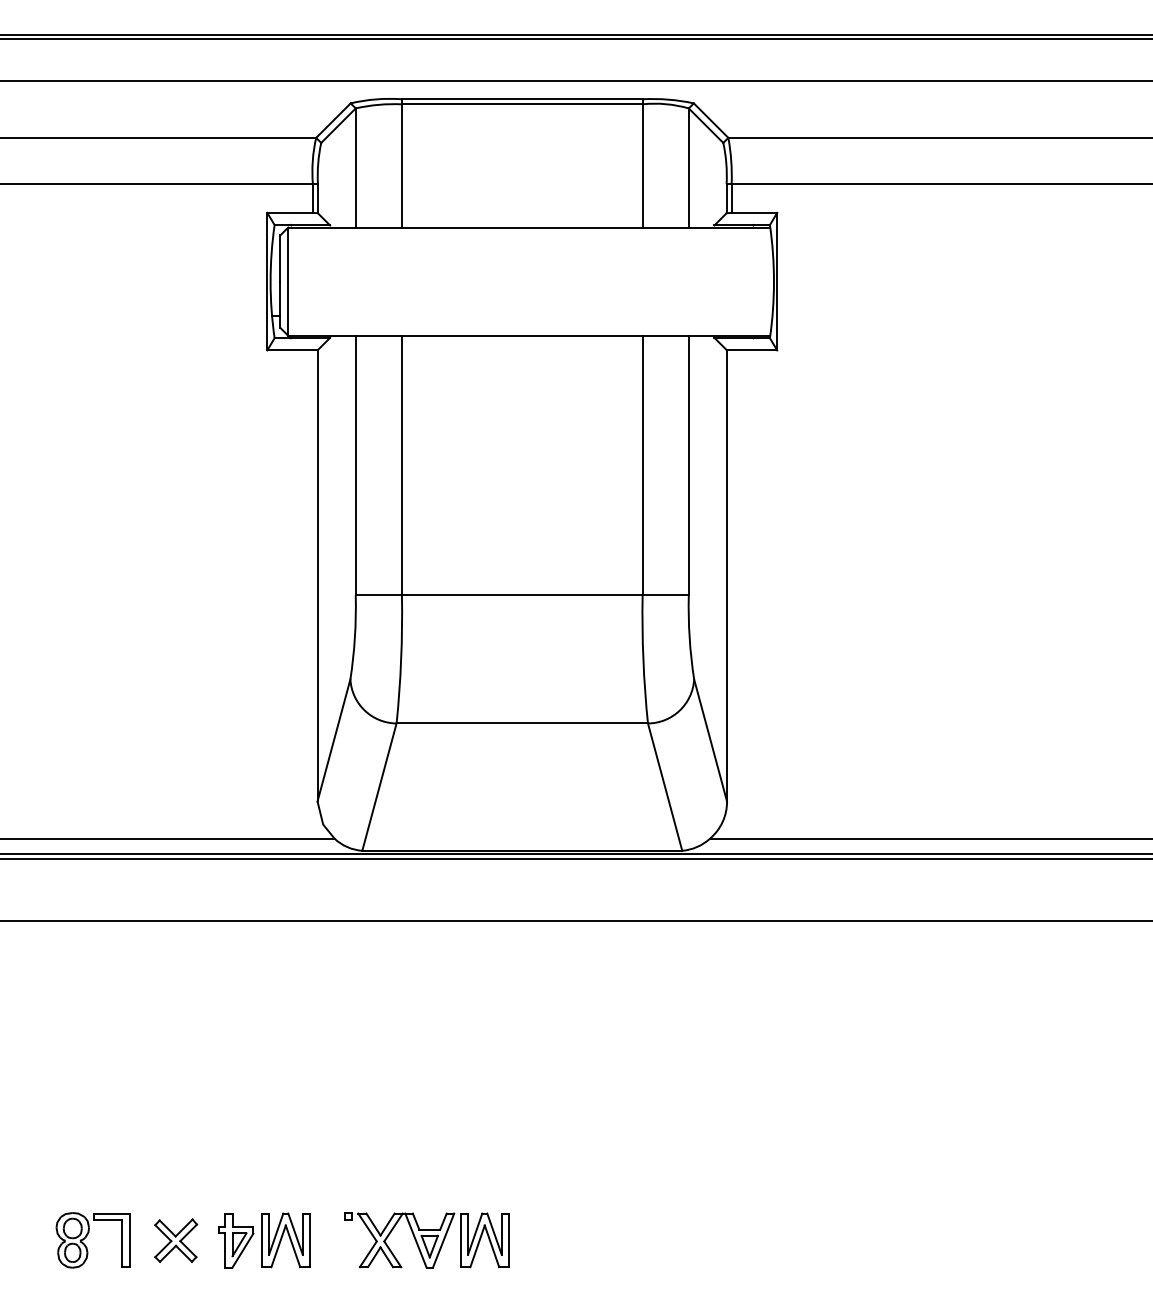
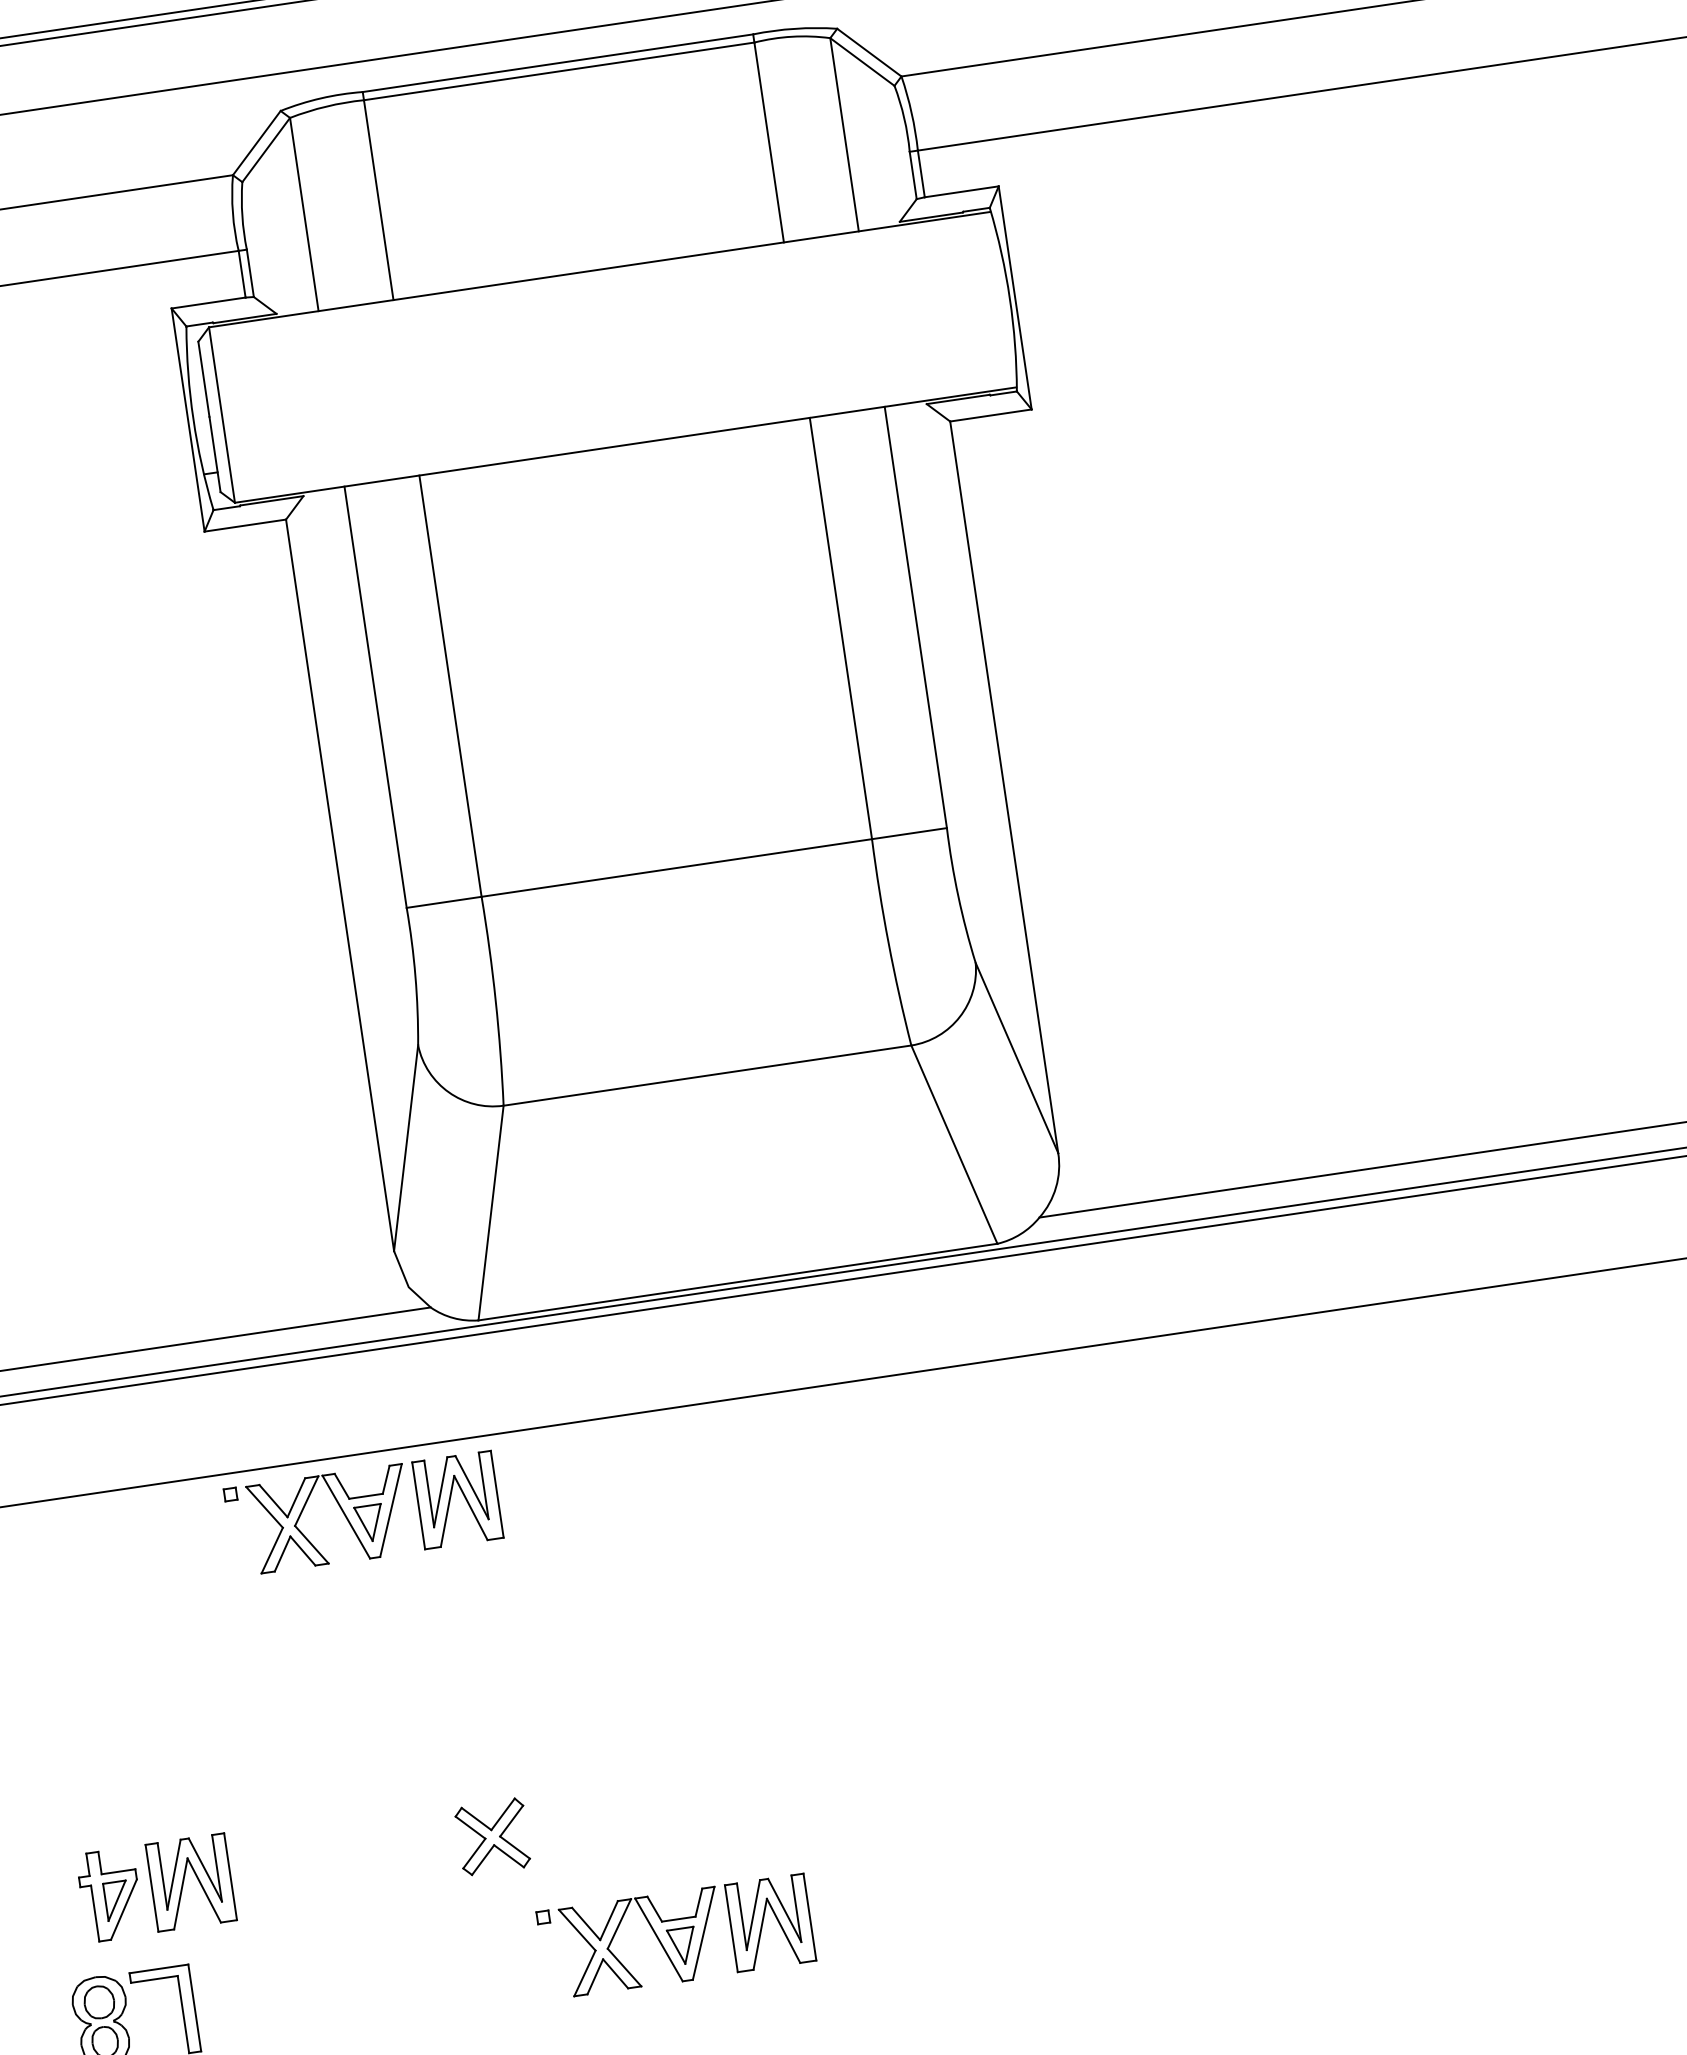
part: (275, 957) -> (363, 1514), added
part: (176, 1240) -> (493, 1836), moved
part: (264, 1240) -> (156, 1887), moved

